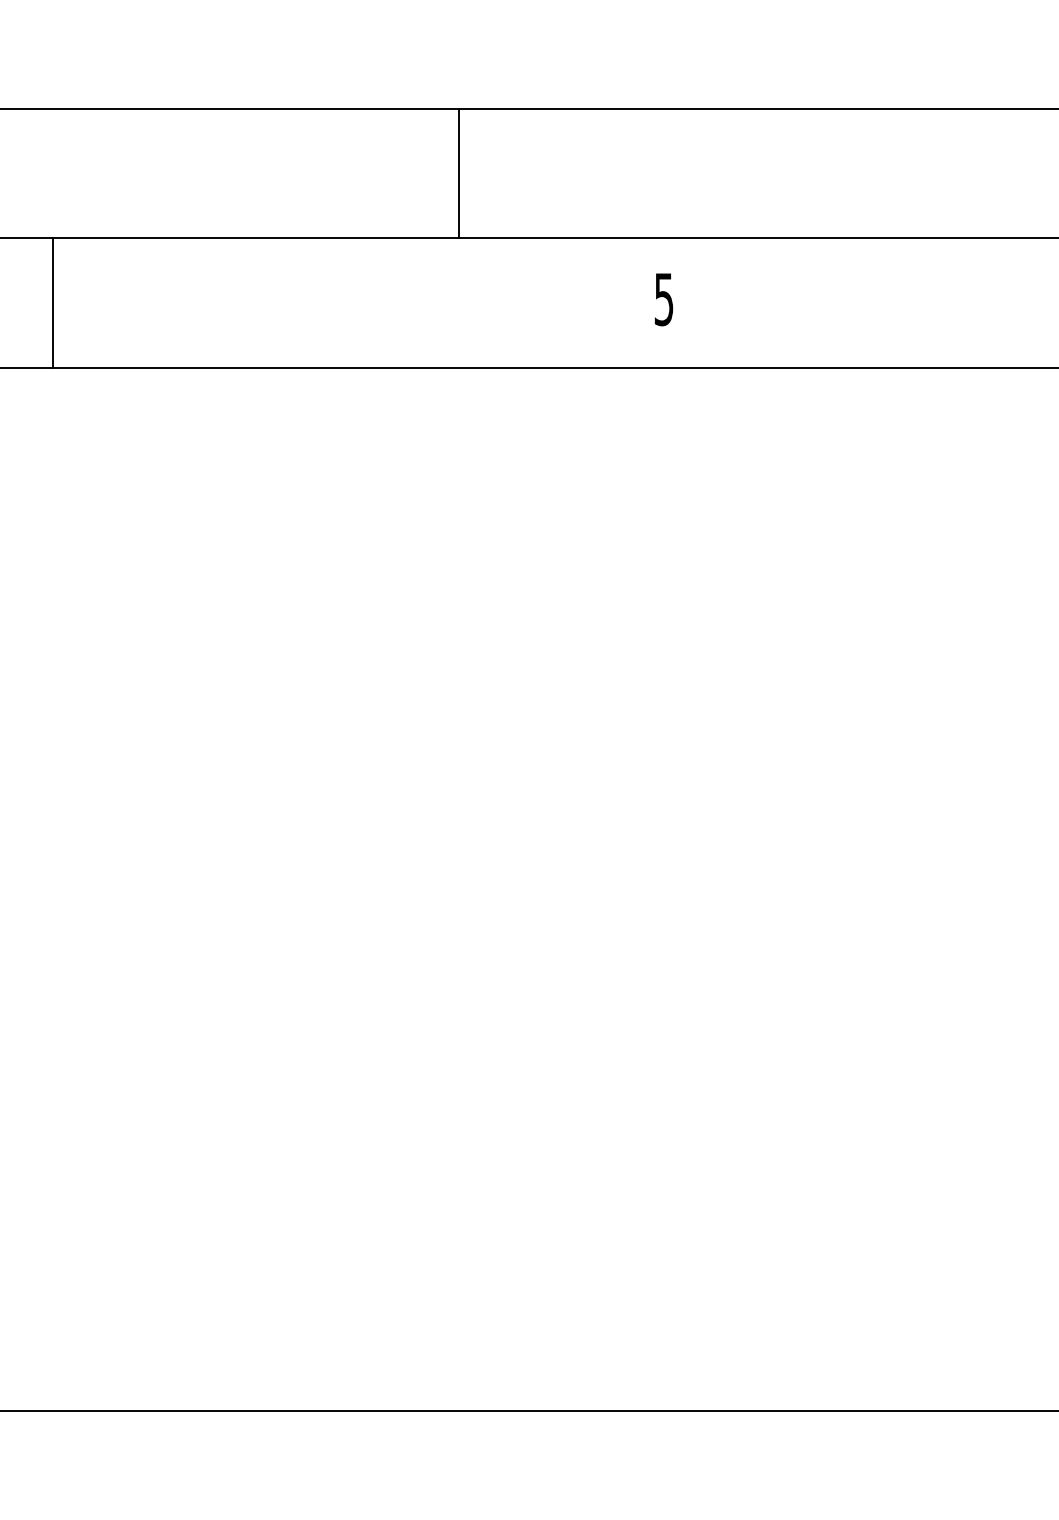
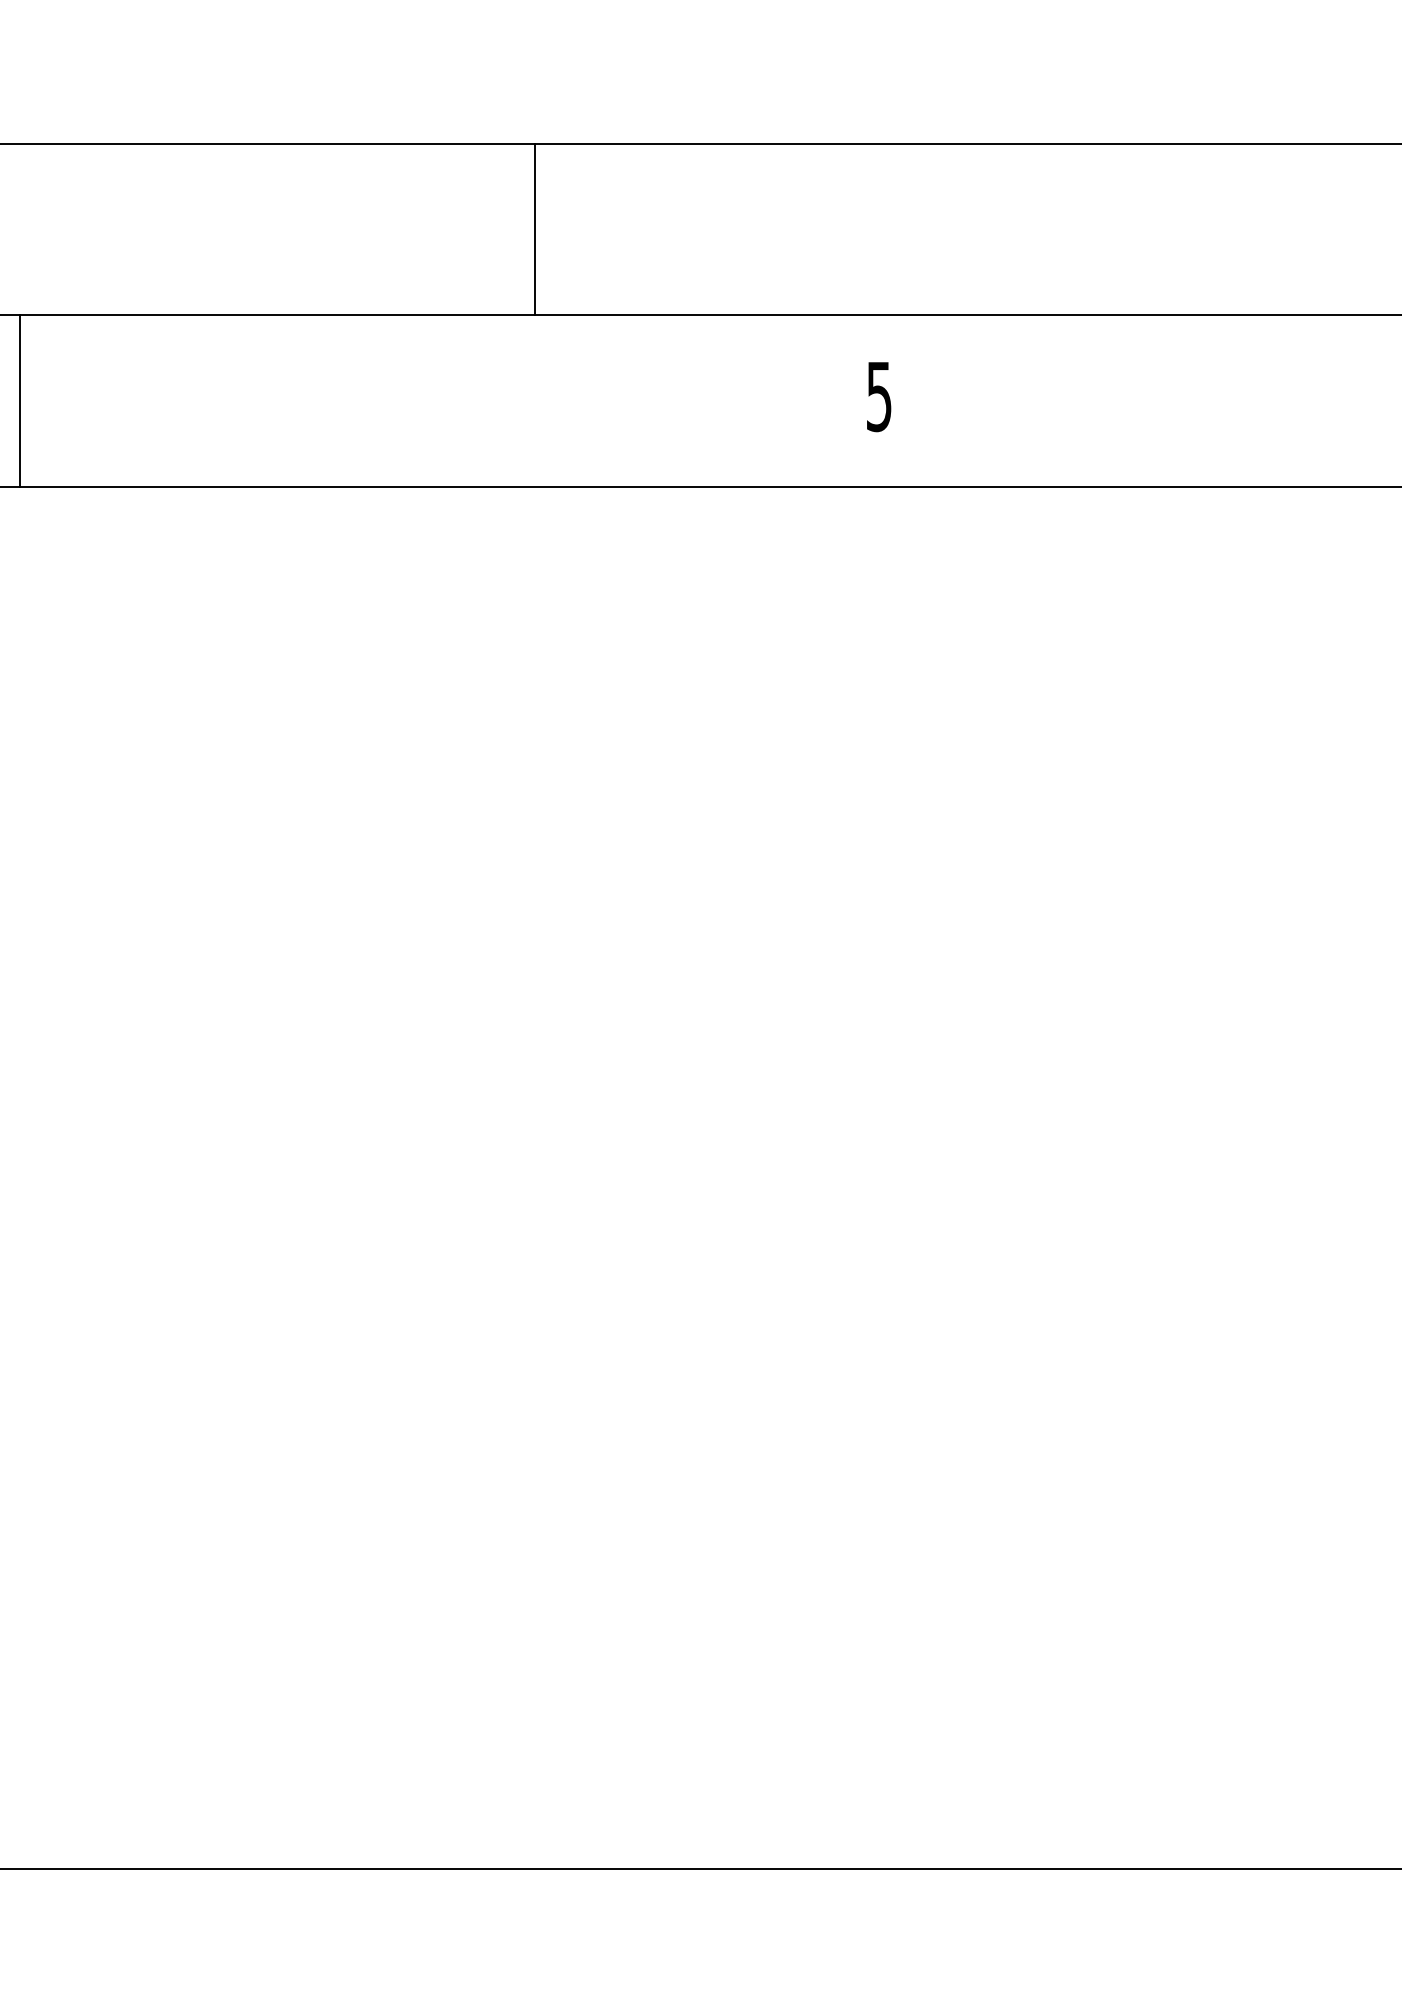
line: (458, 173) -> (534, 229), moved
line: (52, 303) -> (19, 401), moved

